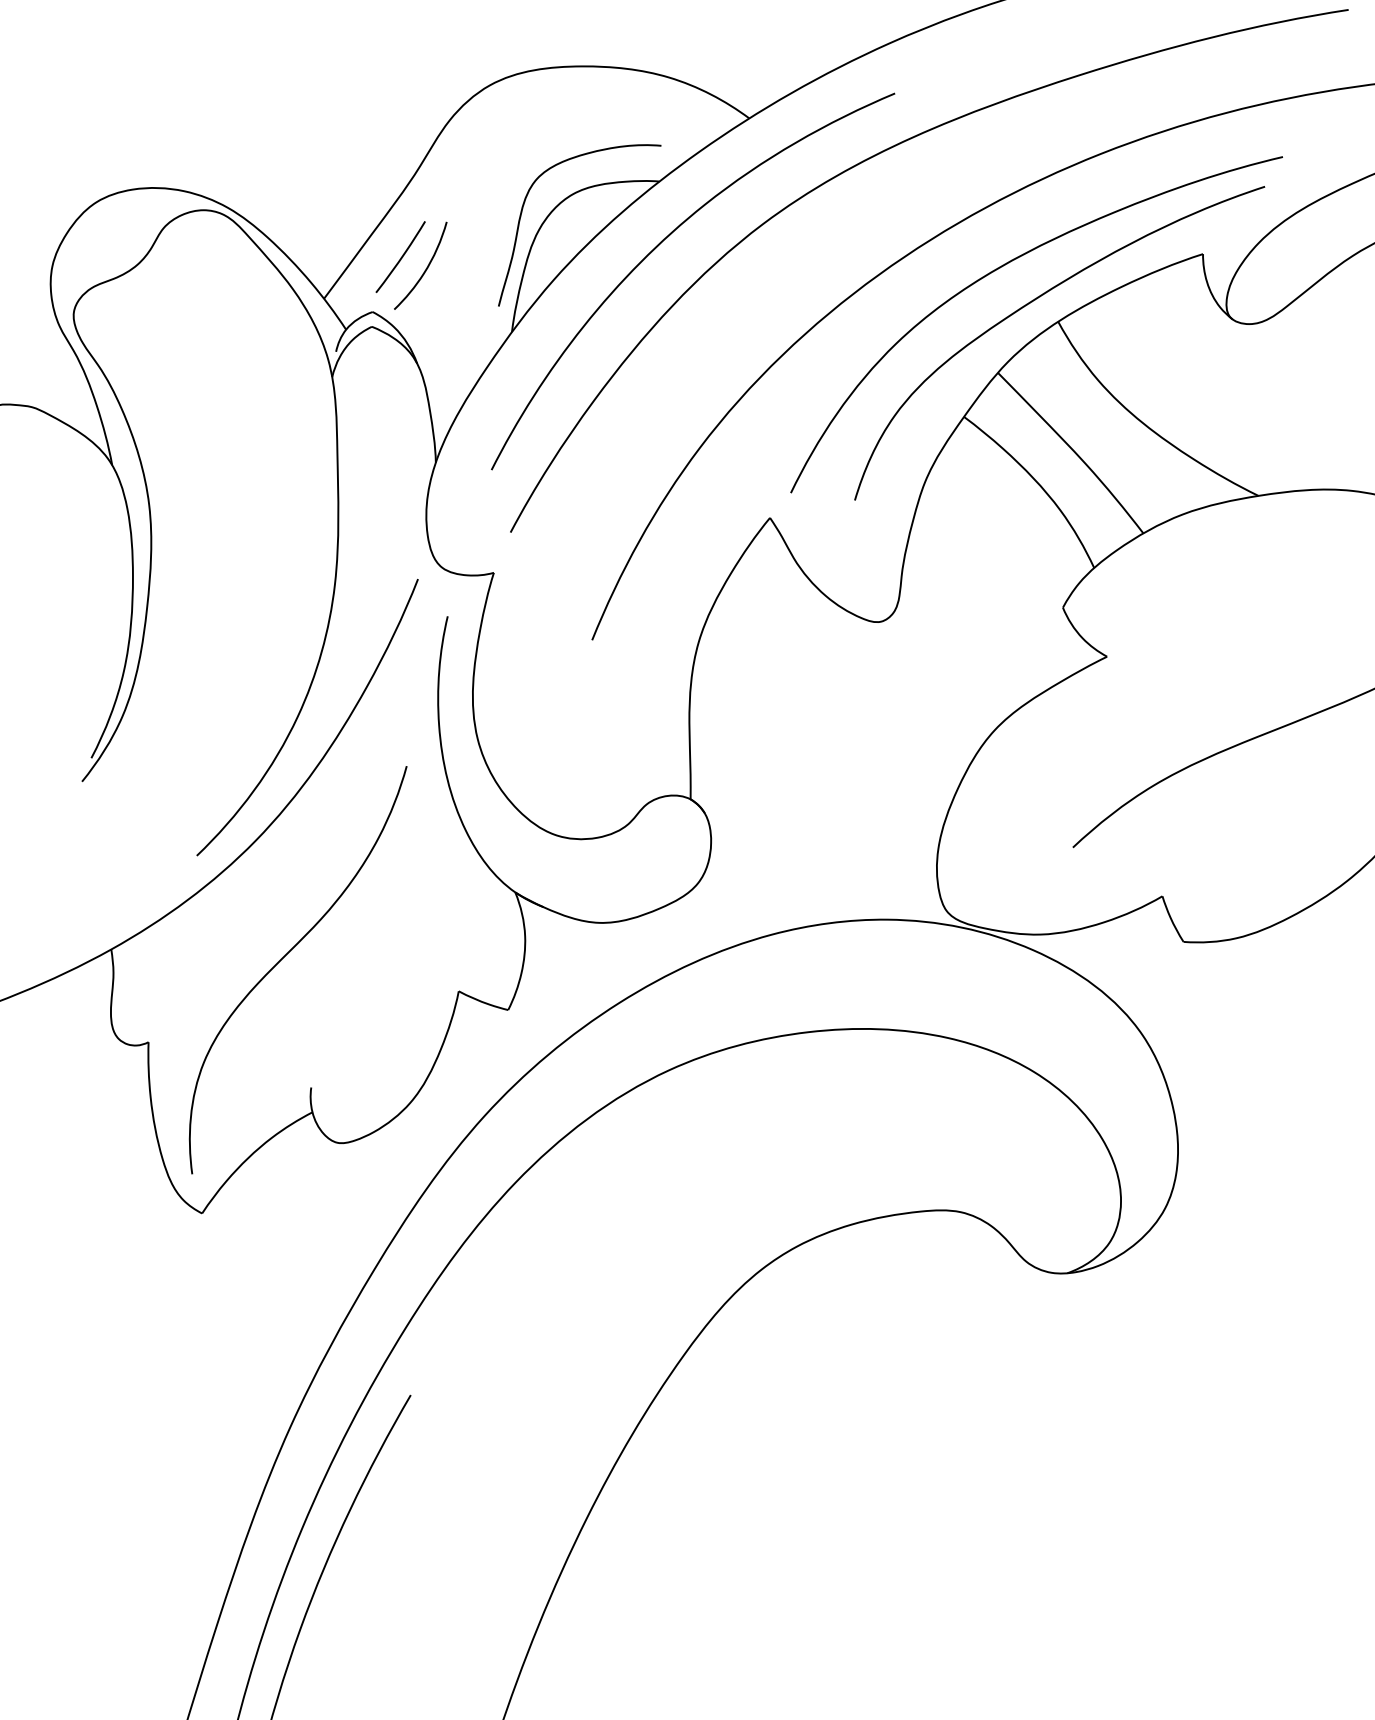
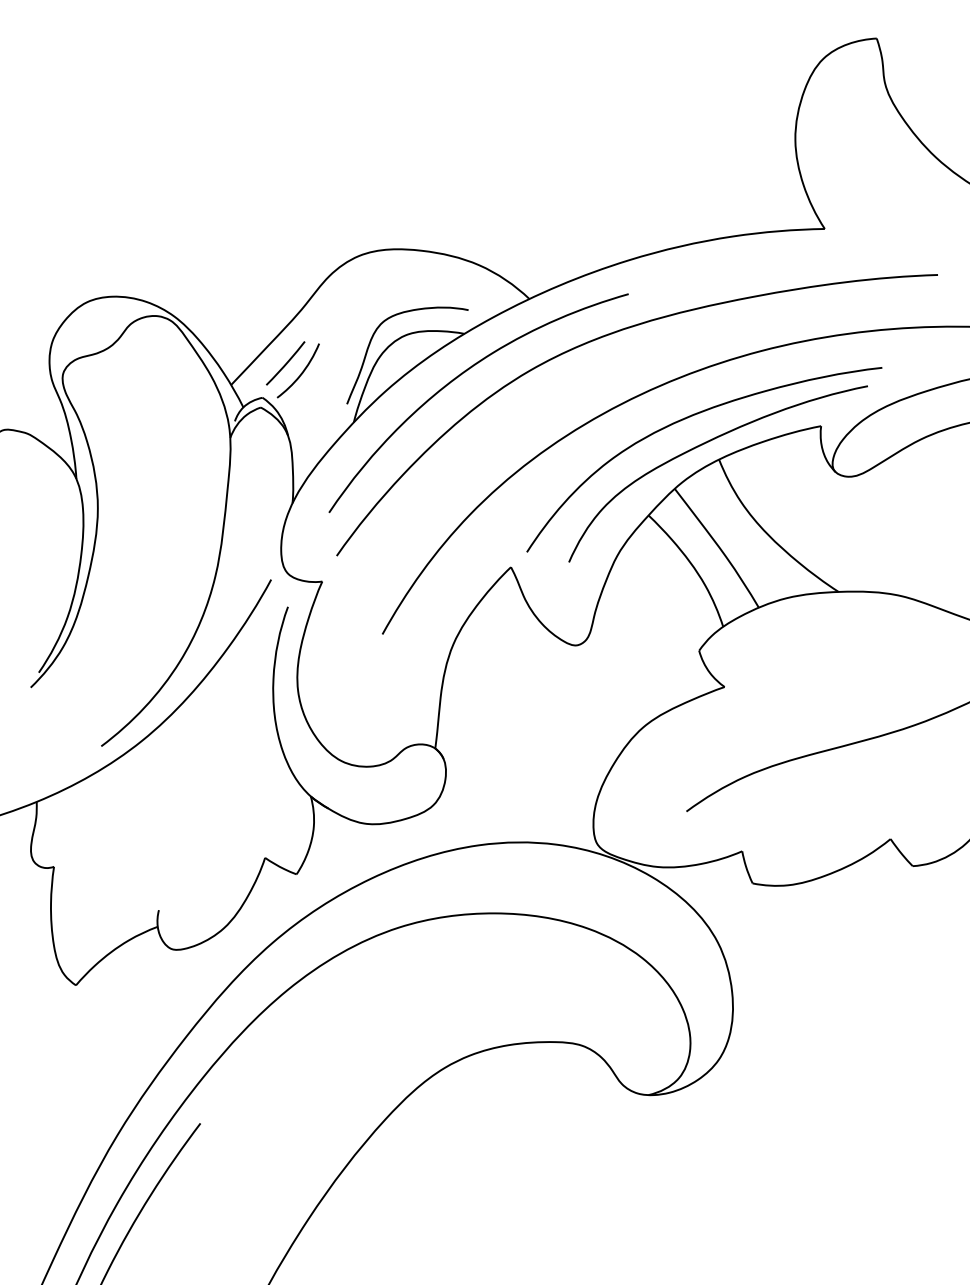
curve: (285, 957) -> (152, 821), removed

